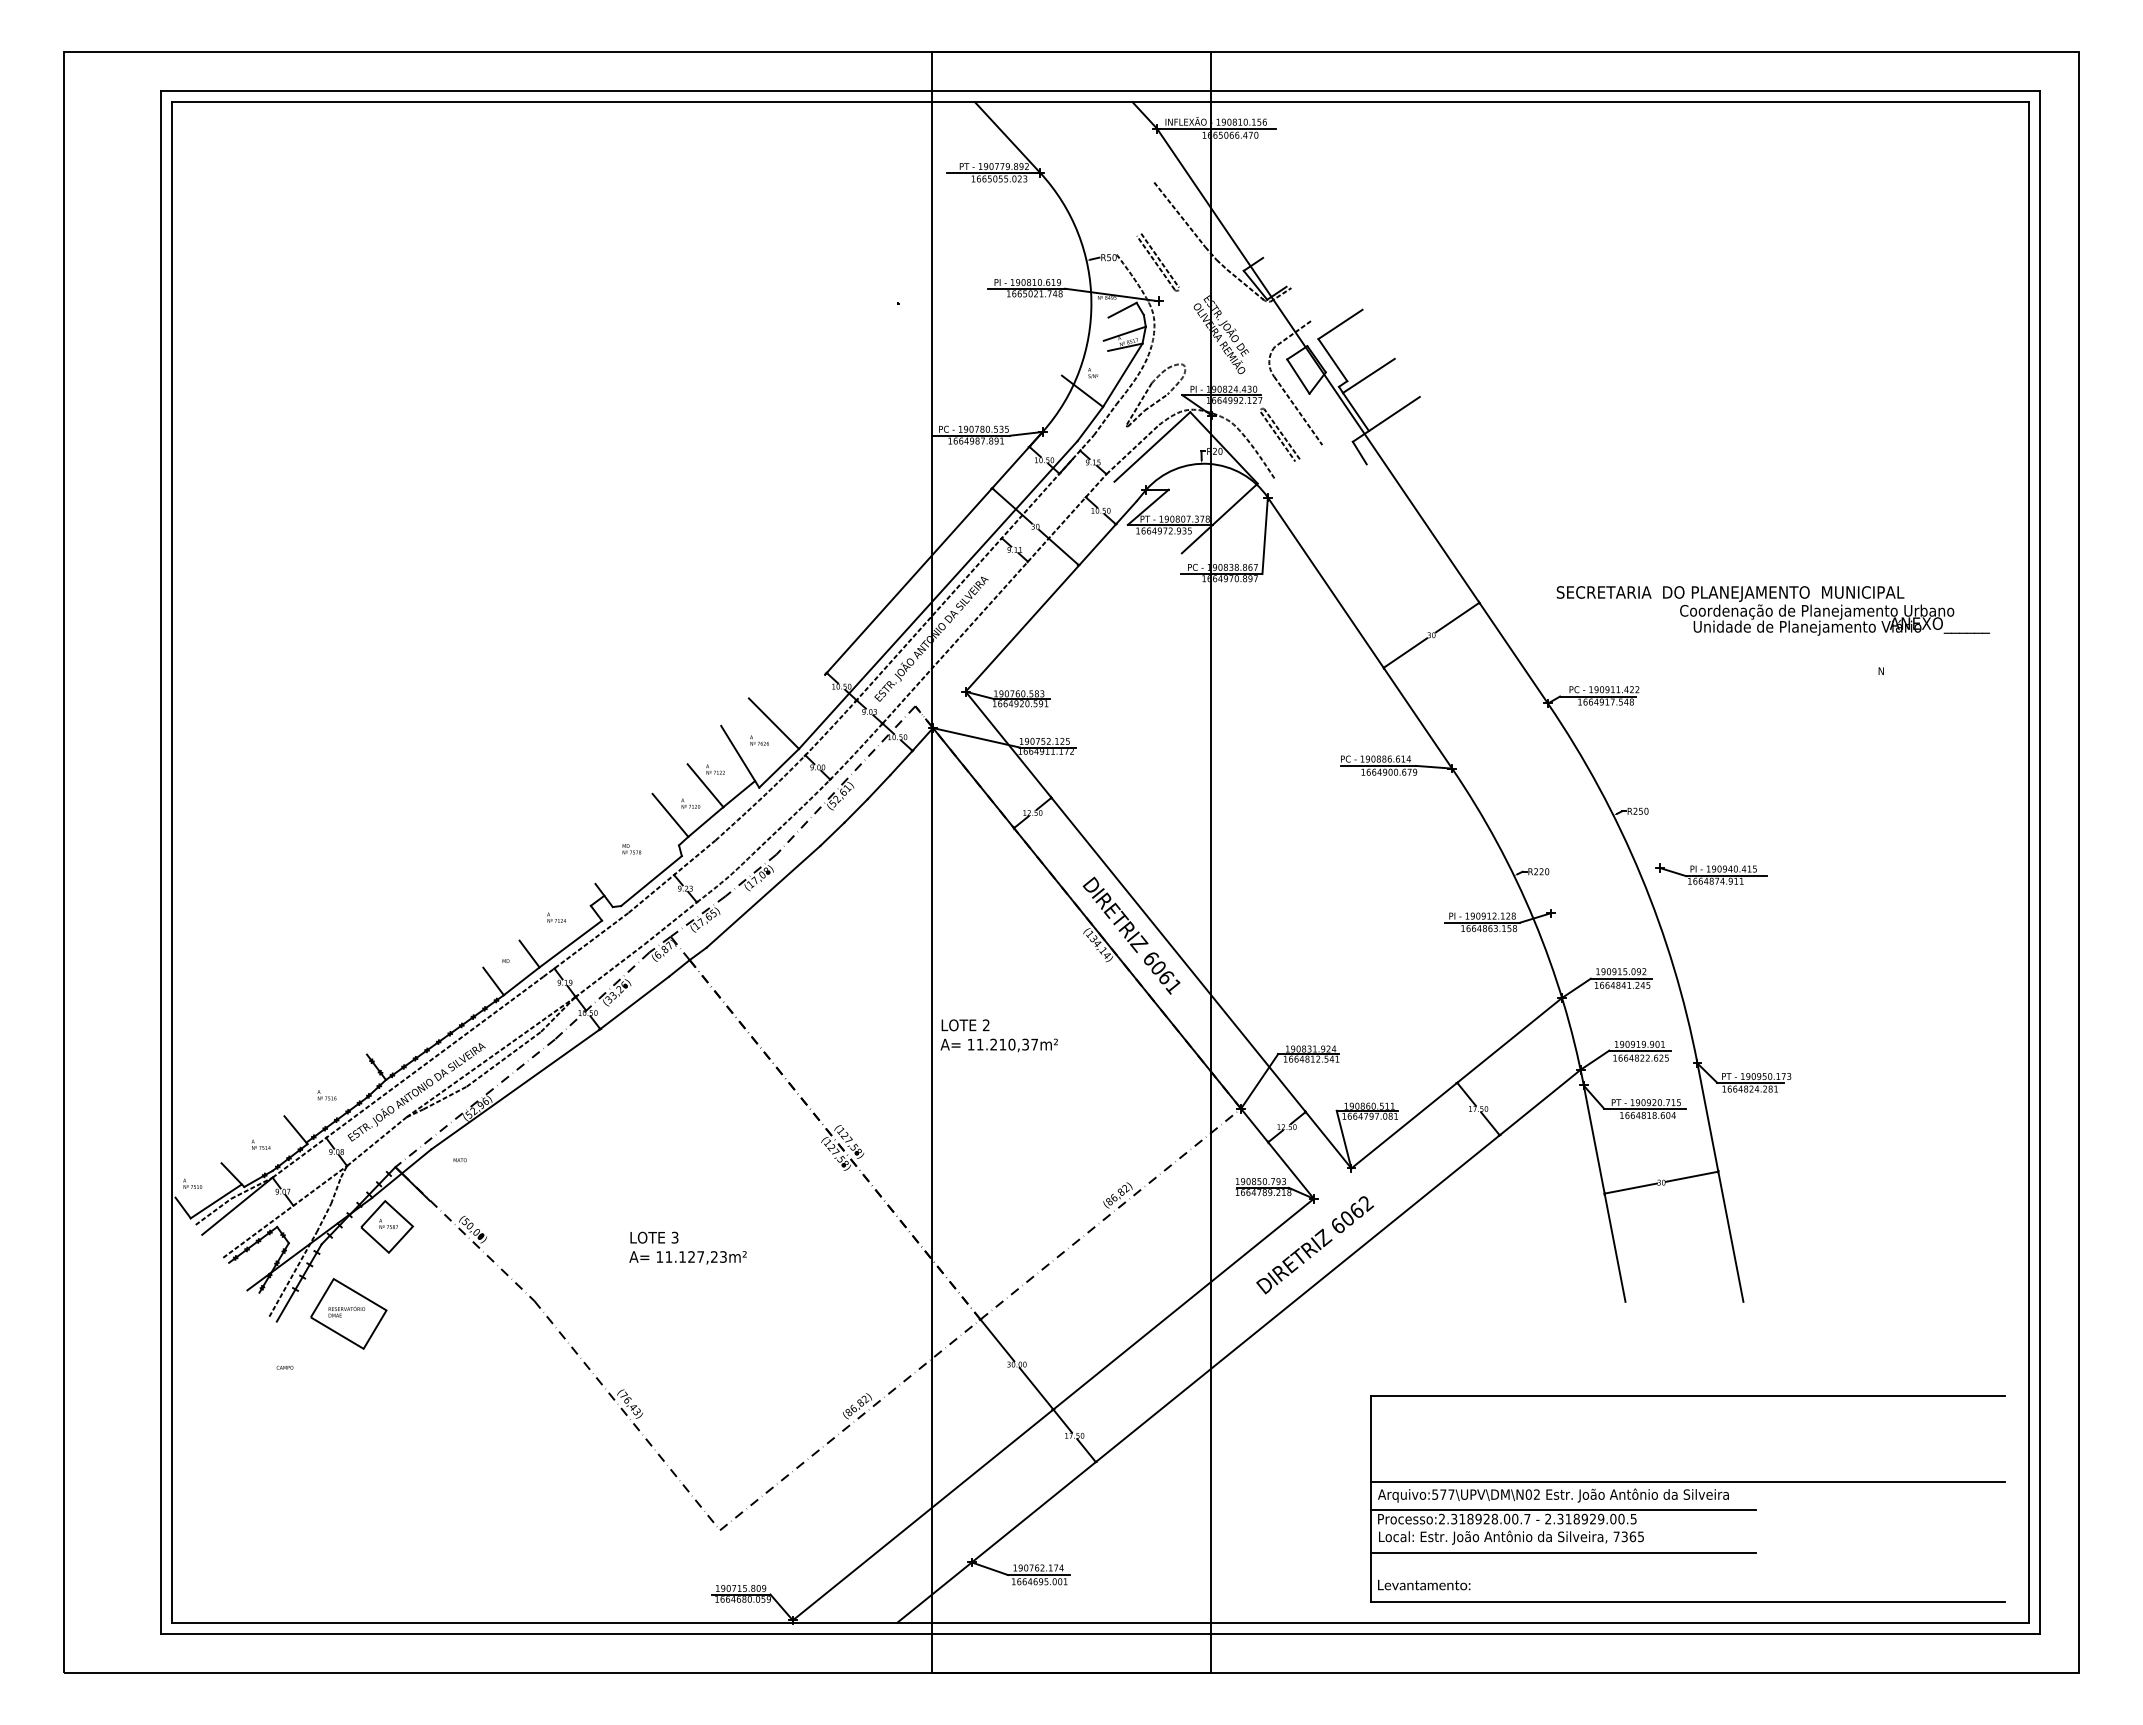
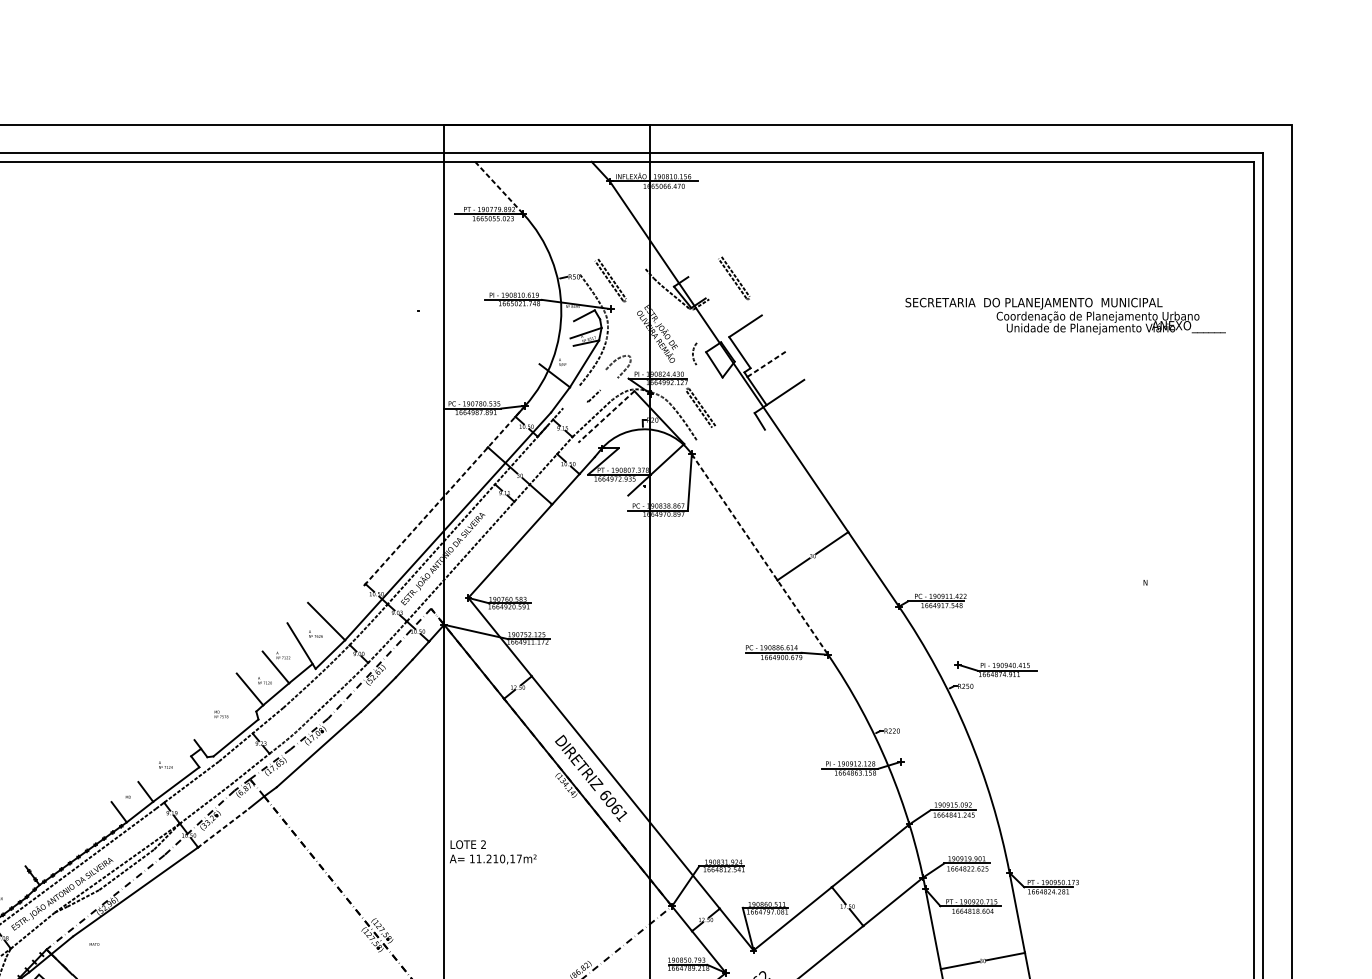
line: (1007, 137) -> (499, 188), solid -> dashed
line: (1179, 214) -> (626, 244), removed
part: (1324, 259) -> (733, 278), added
line: (1292, 334) -> (710, 333), removed
line: (1368, 375) -> (766, 364), solid -> dashed
line: (1155, 402) -> (608, 384), removed
line: (1138, 404) -> (596, 385), removed
line: (1298, 410) -> (714, 389), removed
line: (1105, 419) -> (571, 396), removed
line: (1152, 447) -> (606, 417), solid -> dashed
line: (934, 553) -> (445, 495), solid -> dashed
text: (1772, 610) -> (1065, 315), moved
line: (1360, 633) -> (760, 554), solid -> dashed
part: (1711, 873) -> (996, 668), moved
line: (634, 1002) -> (223, 827), solid -> dashed
text: (1025, 1044) -> (512, 858), 11.210,37m² -> 11.210,17m²

